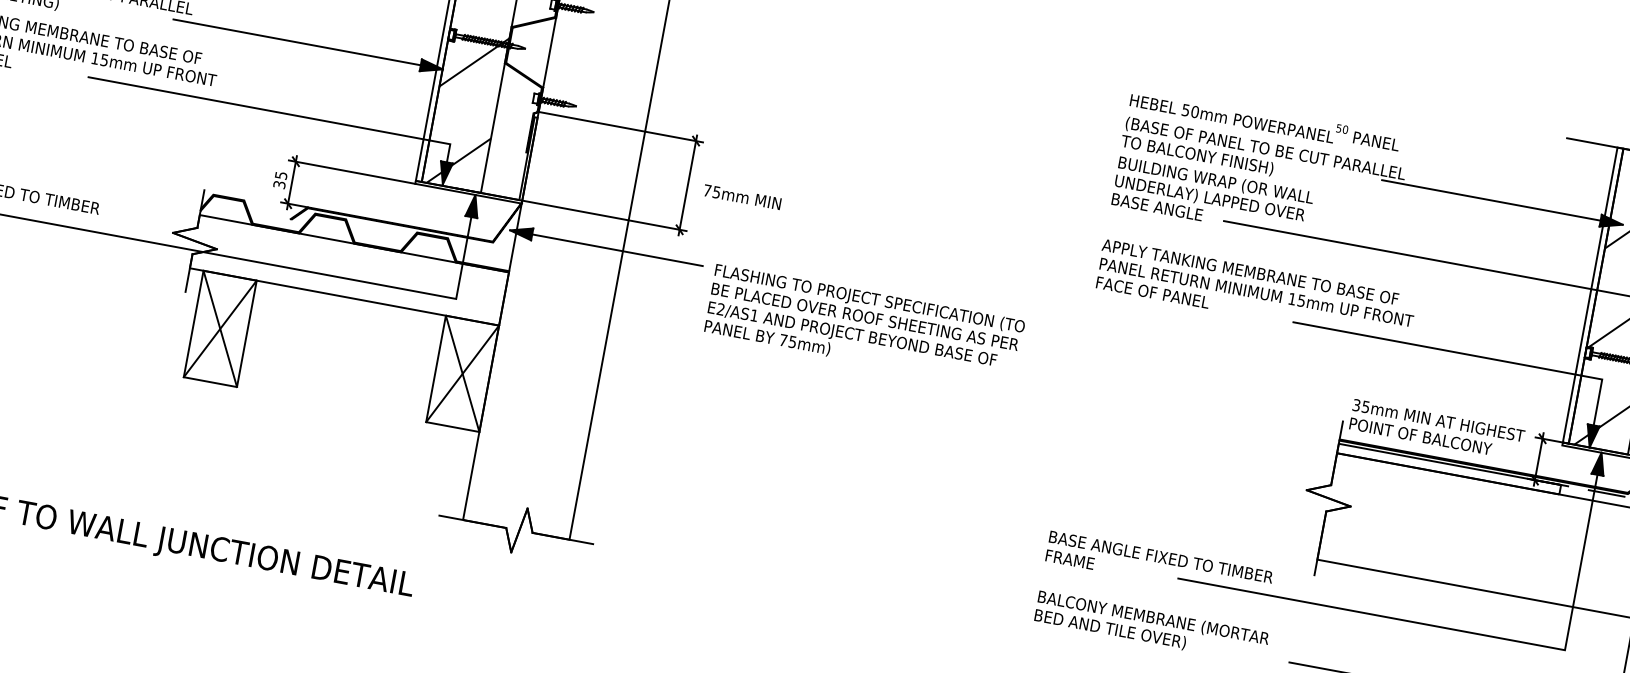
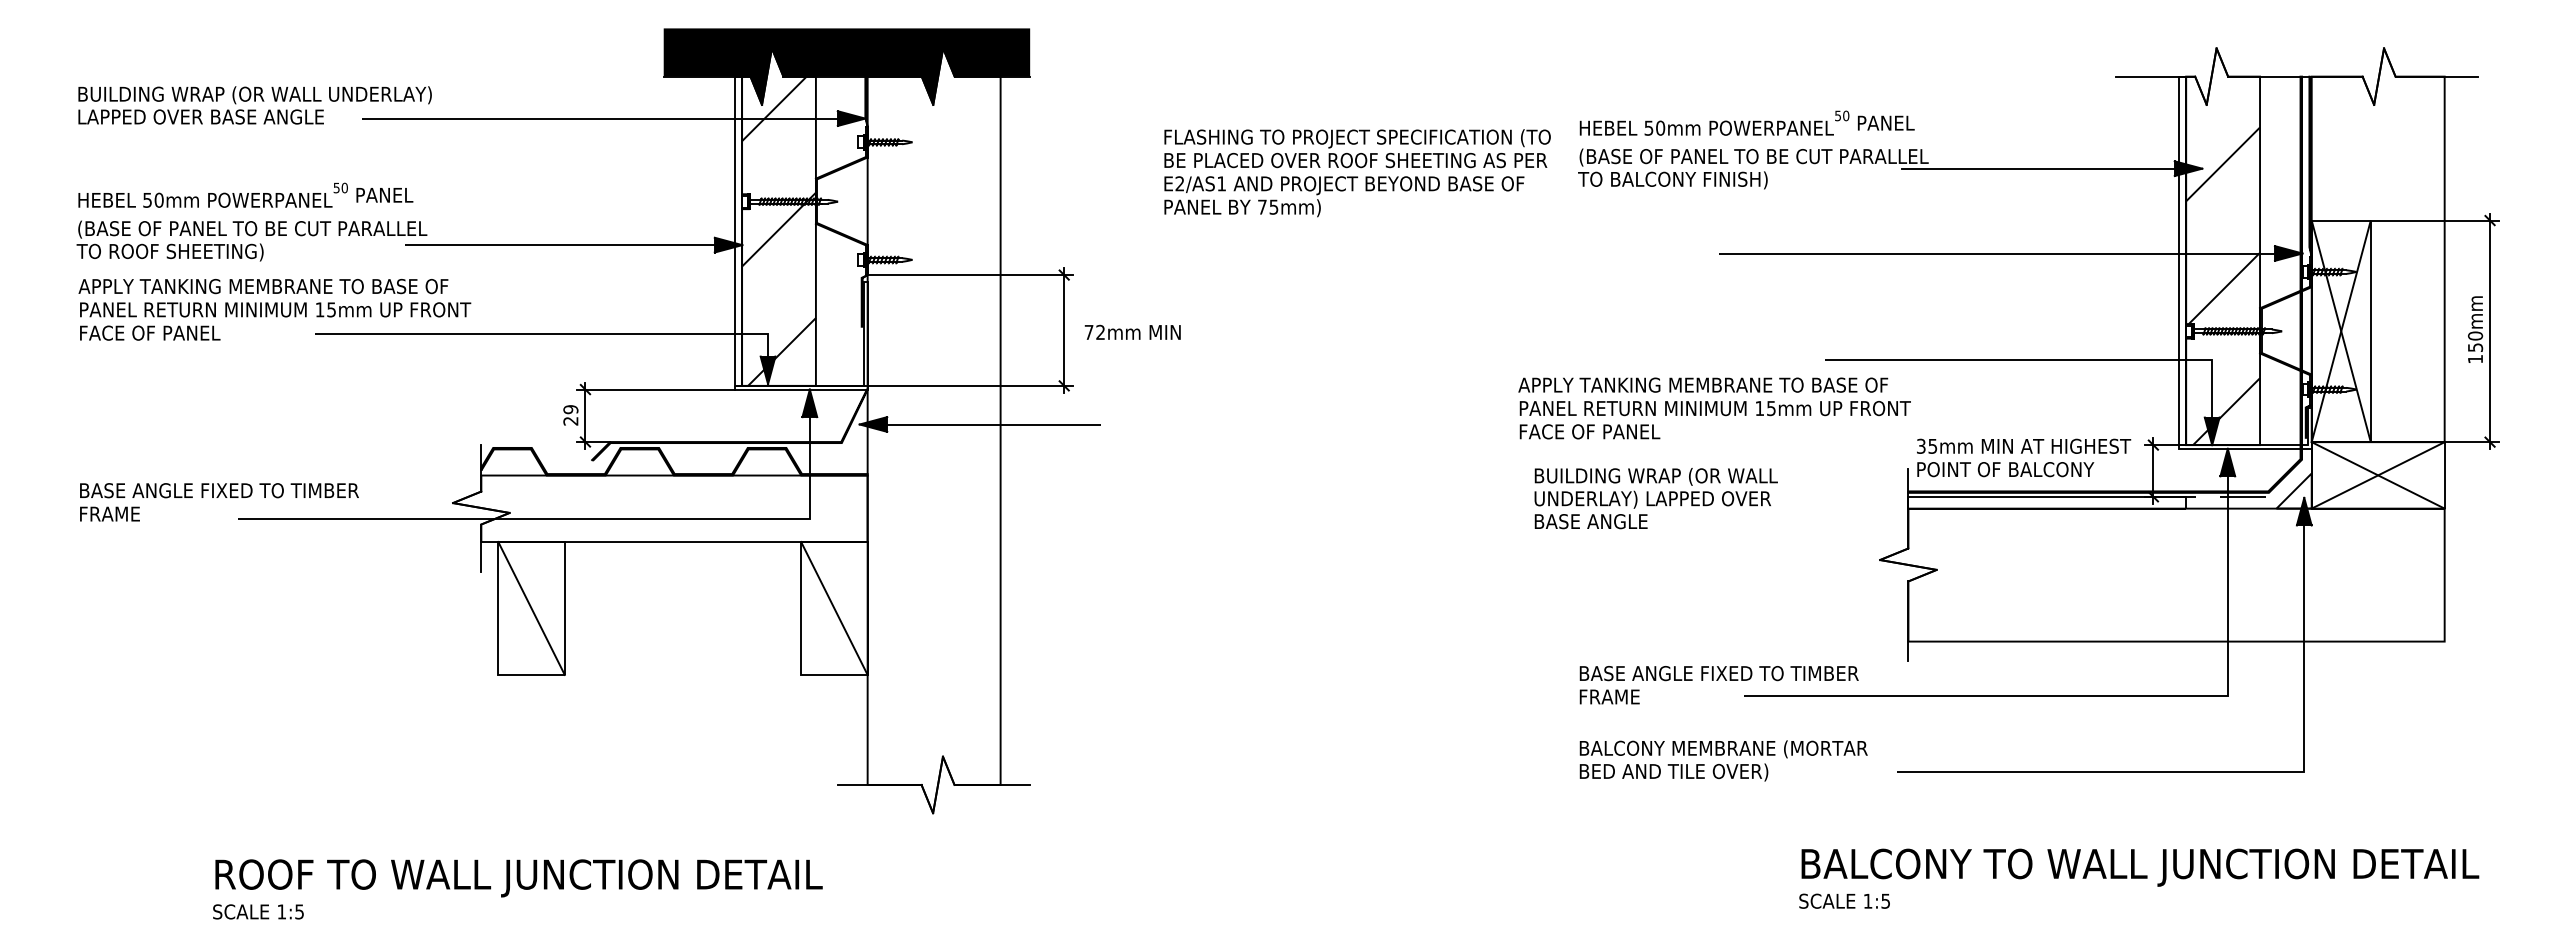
text: (280, 180) -> (570, 415), 35 -> 29
text: (716, 192) -> (1100, 332), 75mm -> 72mm
text: (1212, 198) -> (1655, 498), moved
text: (1256, 292) -> (1714, 408), moved
text: (864, 327) -> (1357, 173), moved
line: (220, 328) -> (531, 608), removed
line: (462, 373) -> (834, 608), removed

